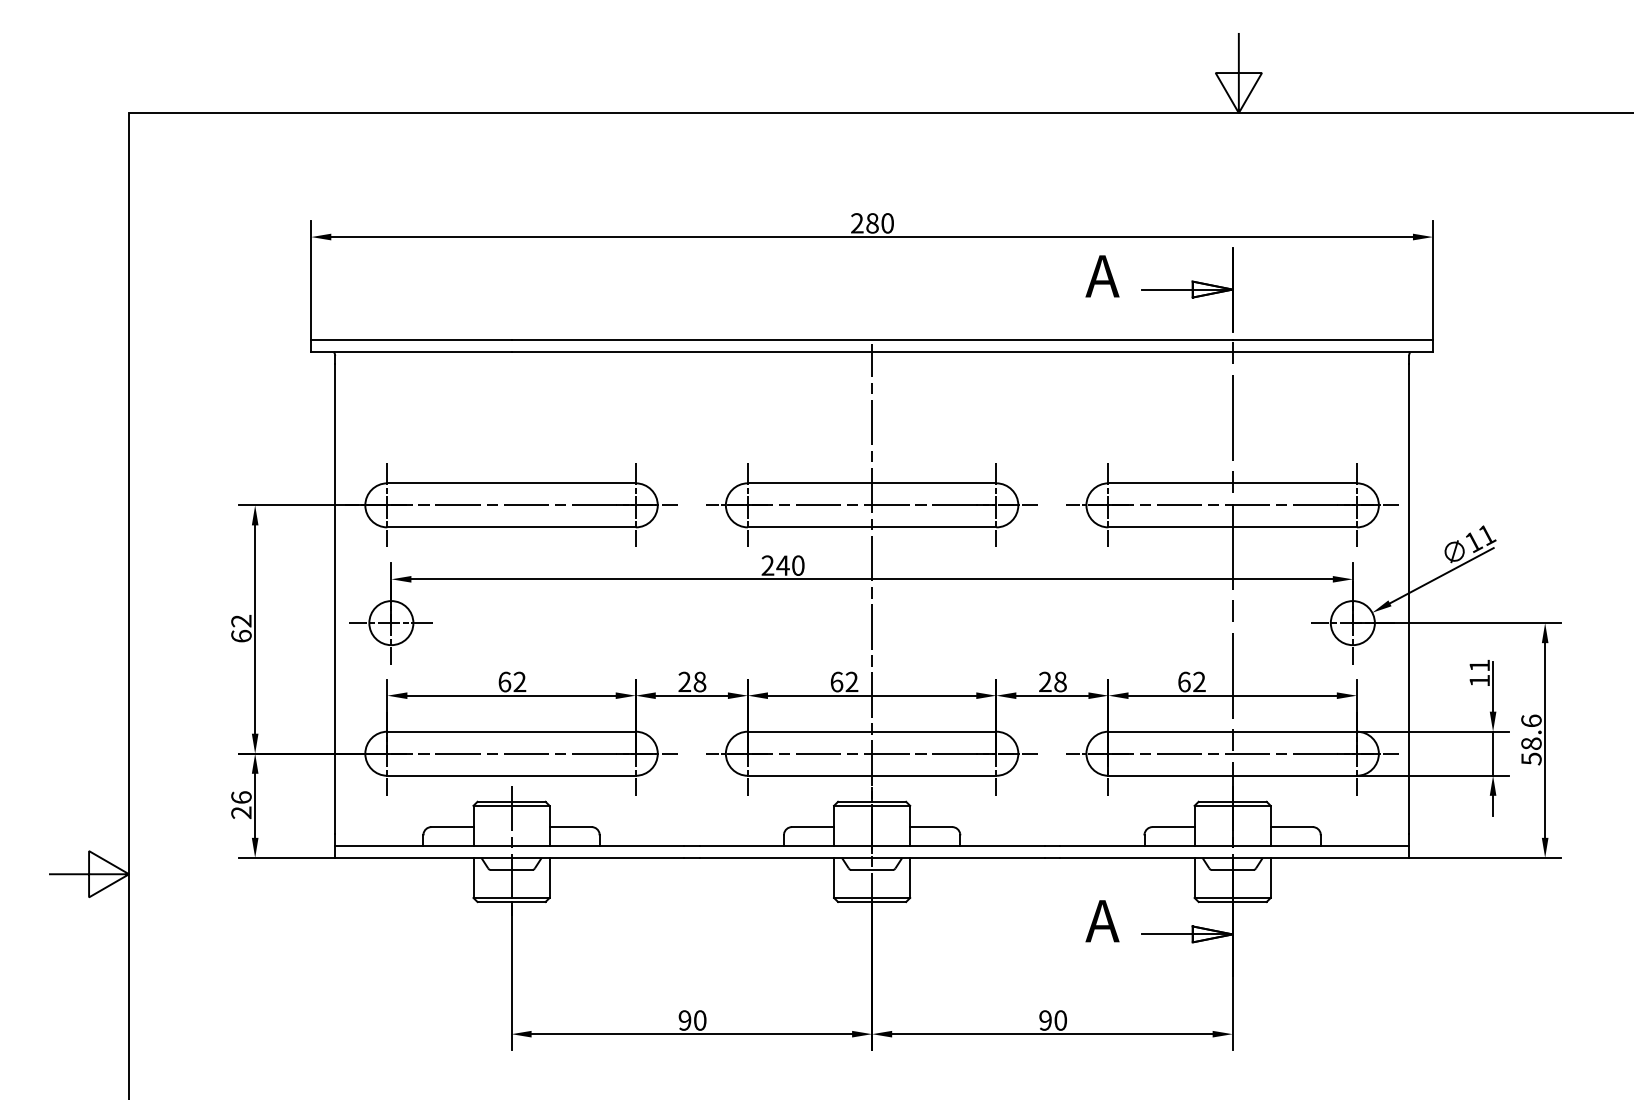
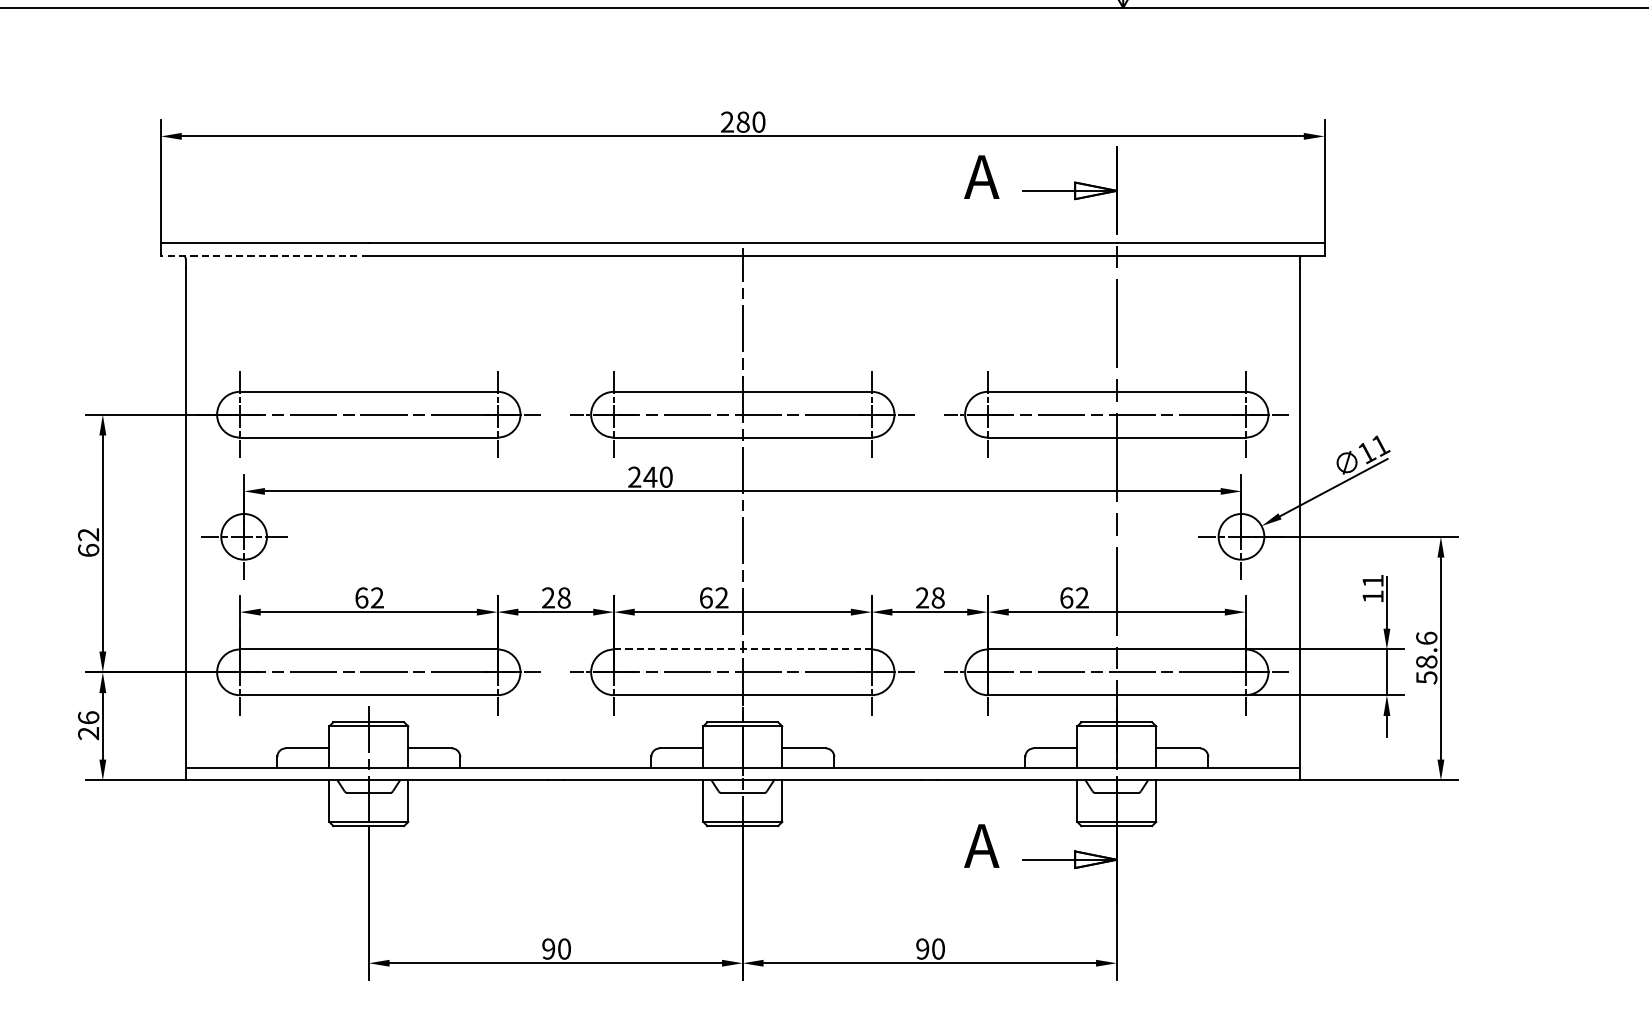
line: (410, 352) -> (263, 256), solid -> dashed
line: (872, 731) -> (743, 649), solid -> dashed

